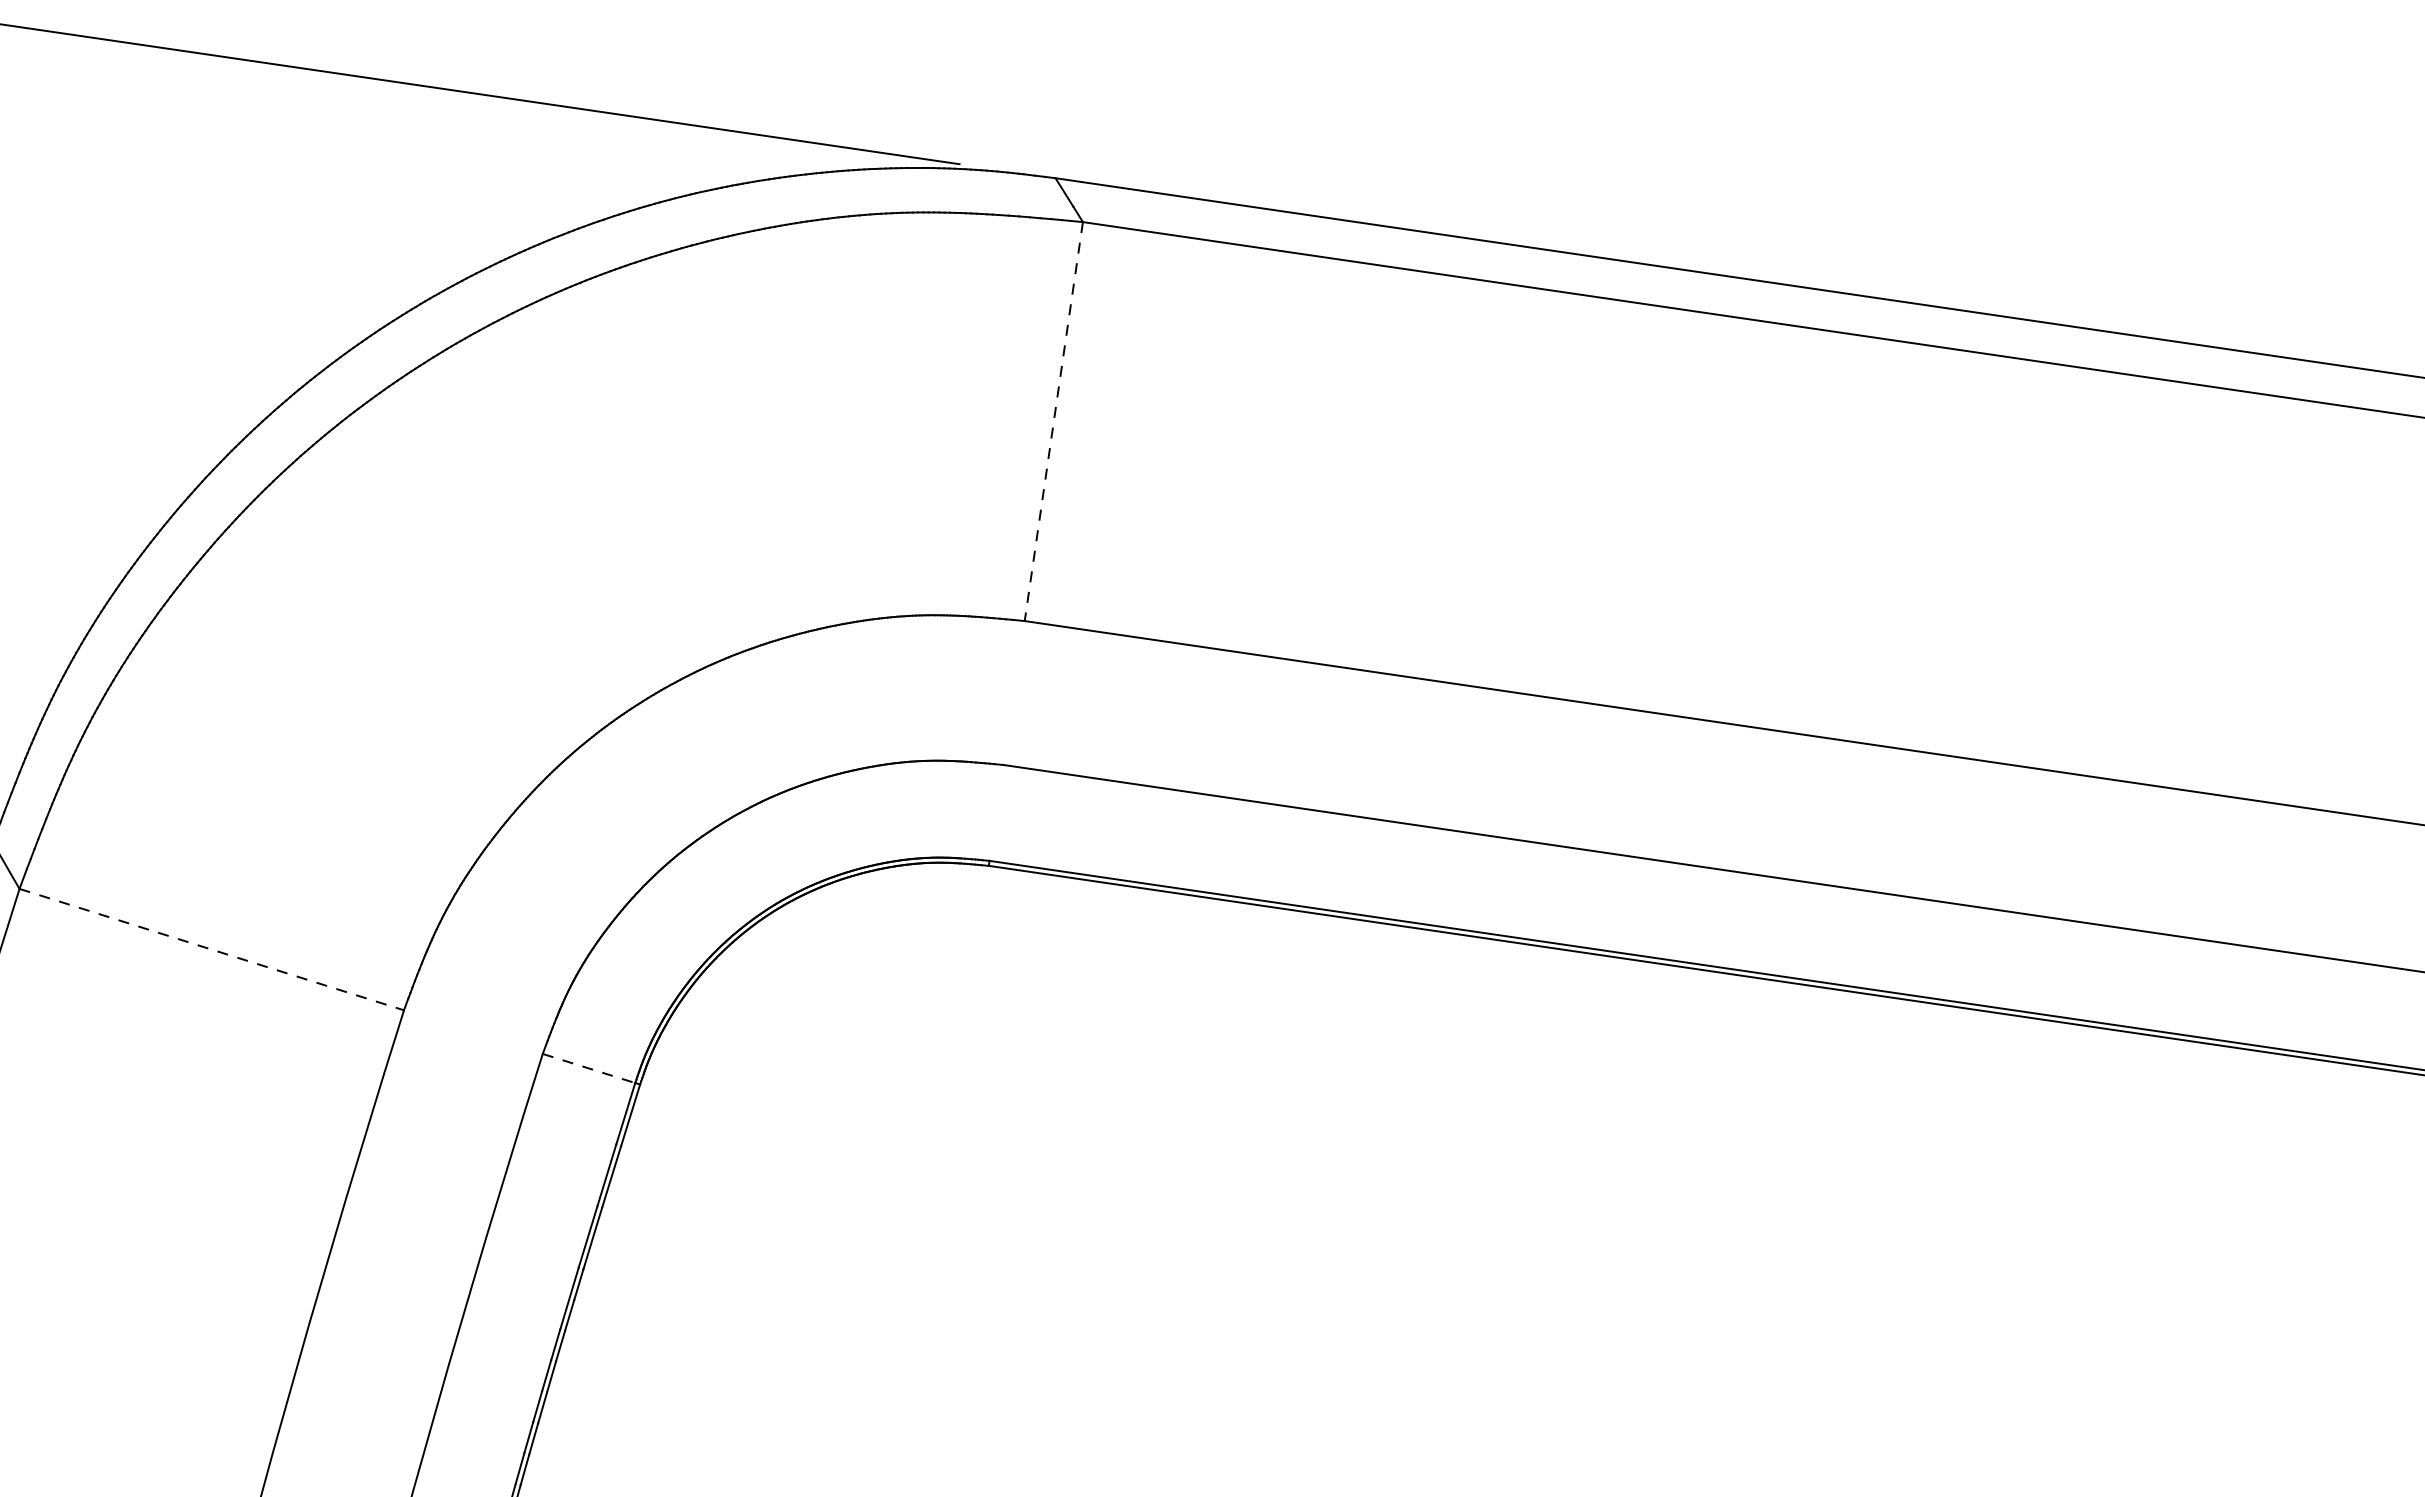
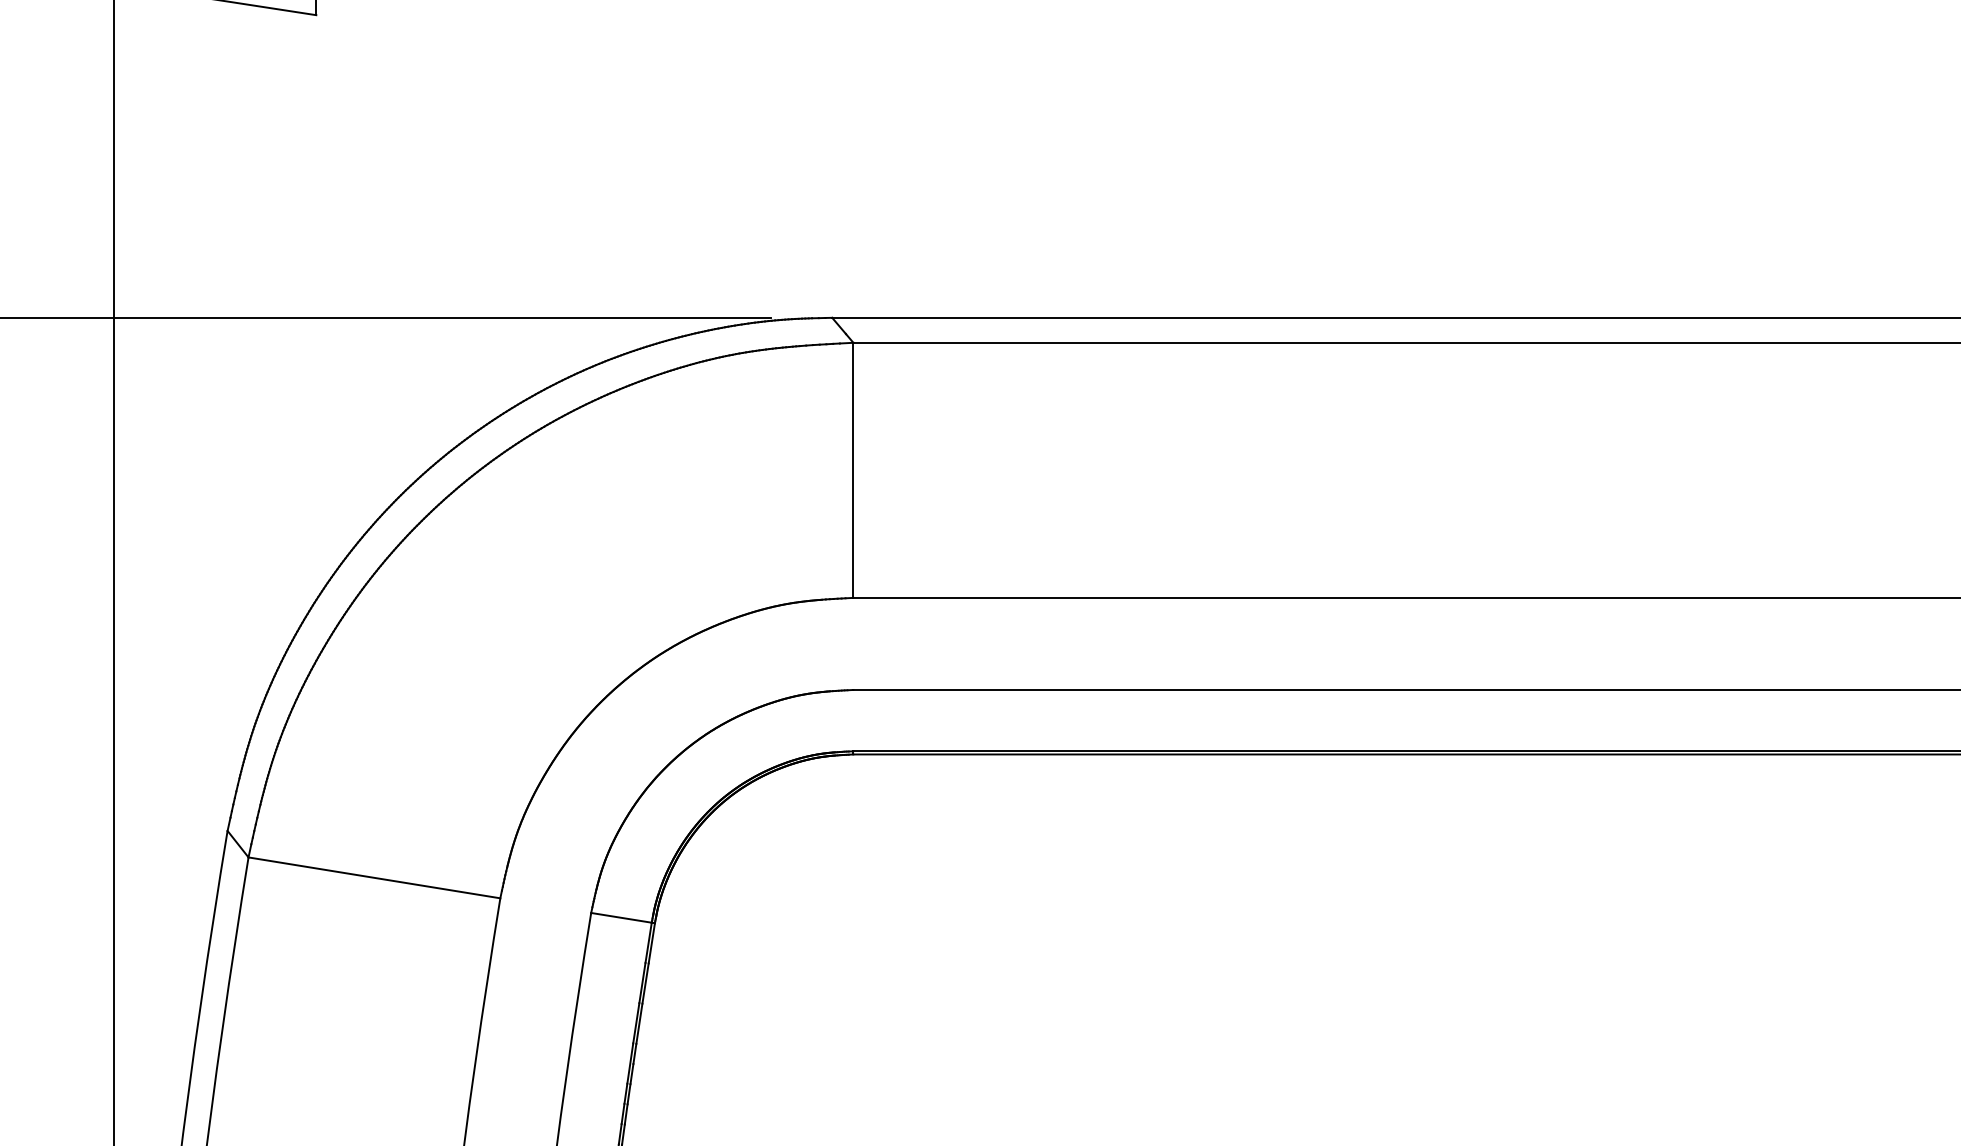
line: (1053, 421) -> (853, 470), dashed -> solid
line: (211, 949) -> (374, 877), dashed -> solid
line: (589, 1067) -> (621, 917), dashed -> solid

